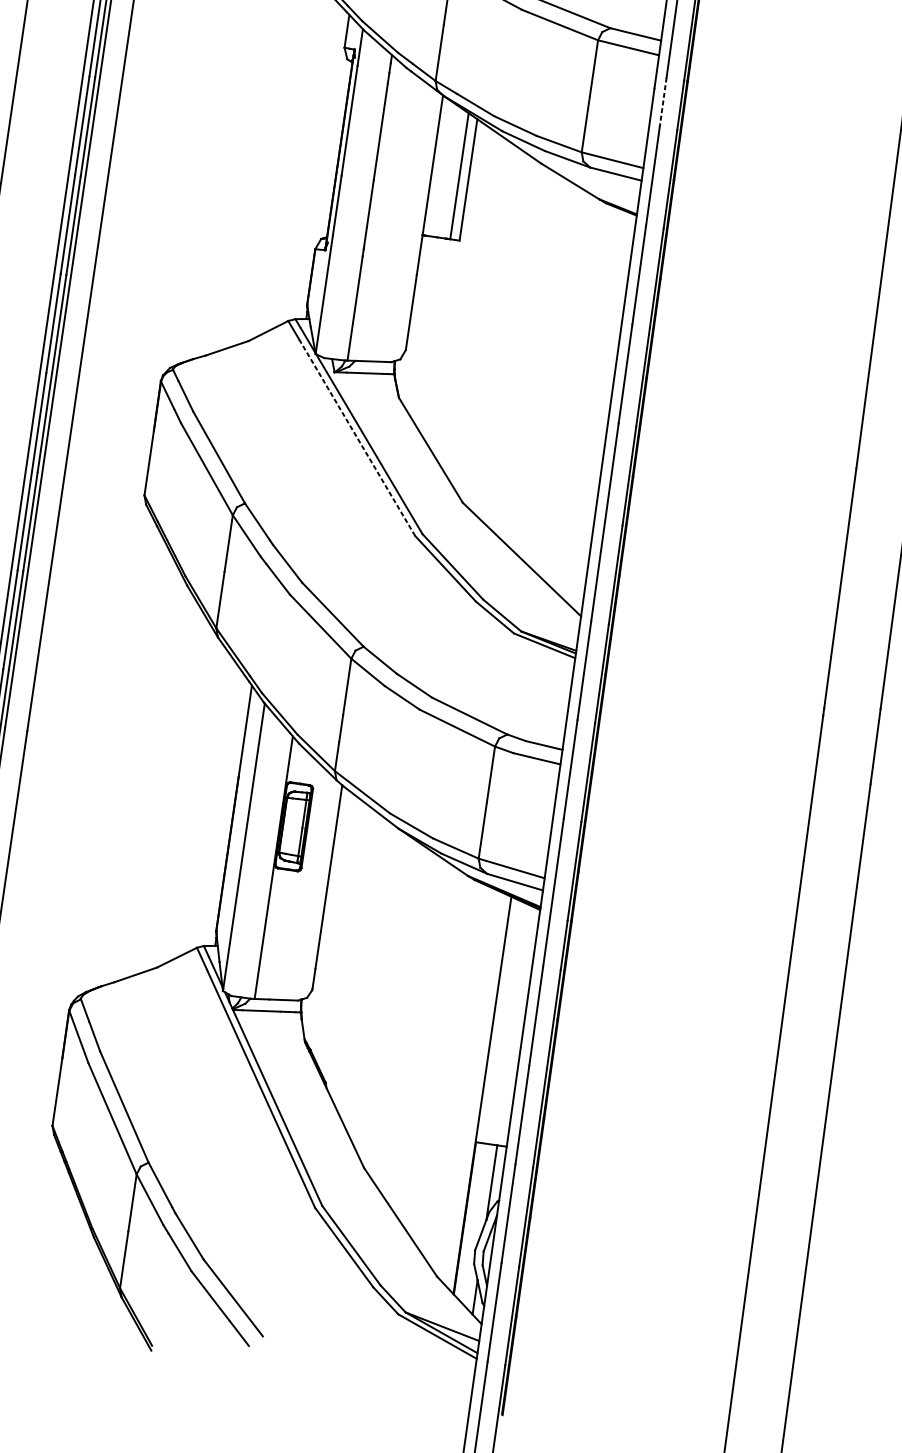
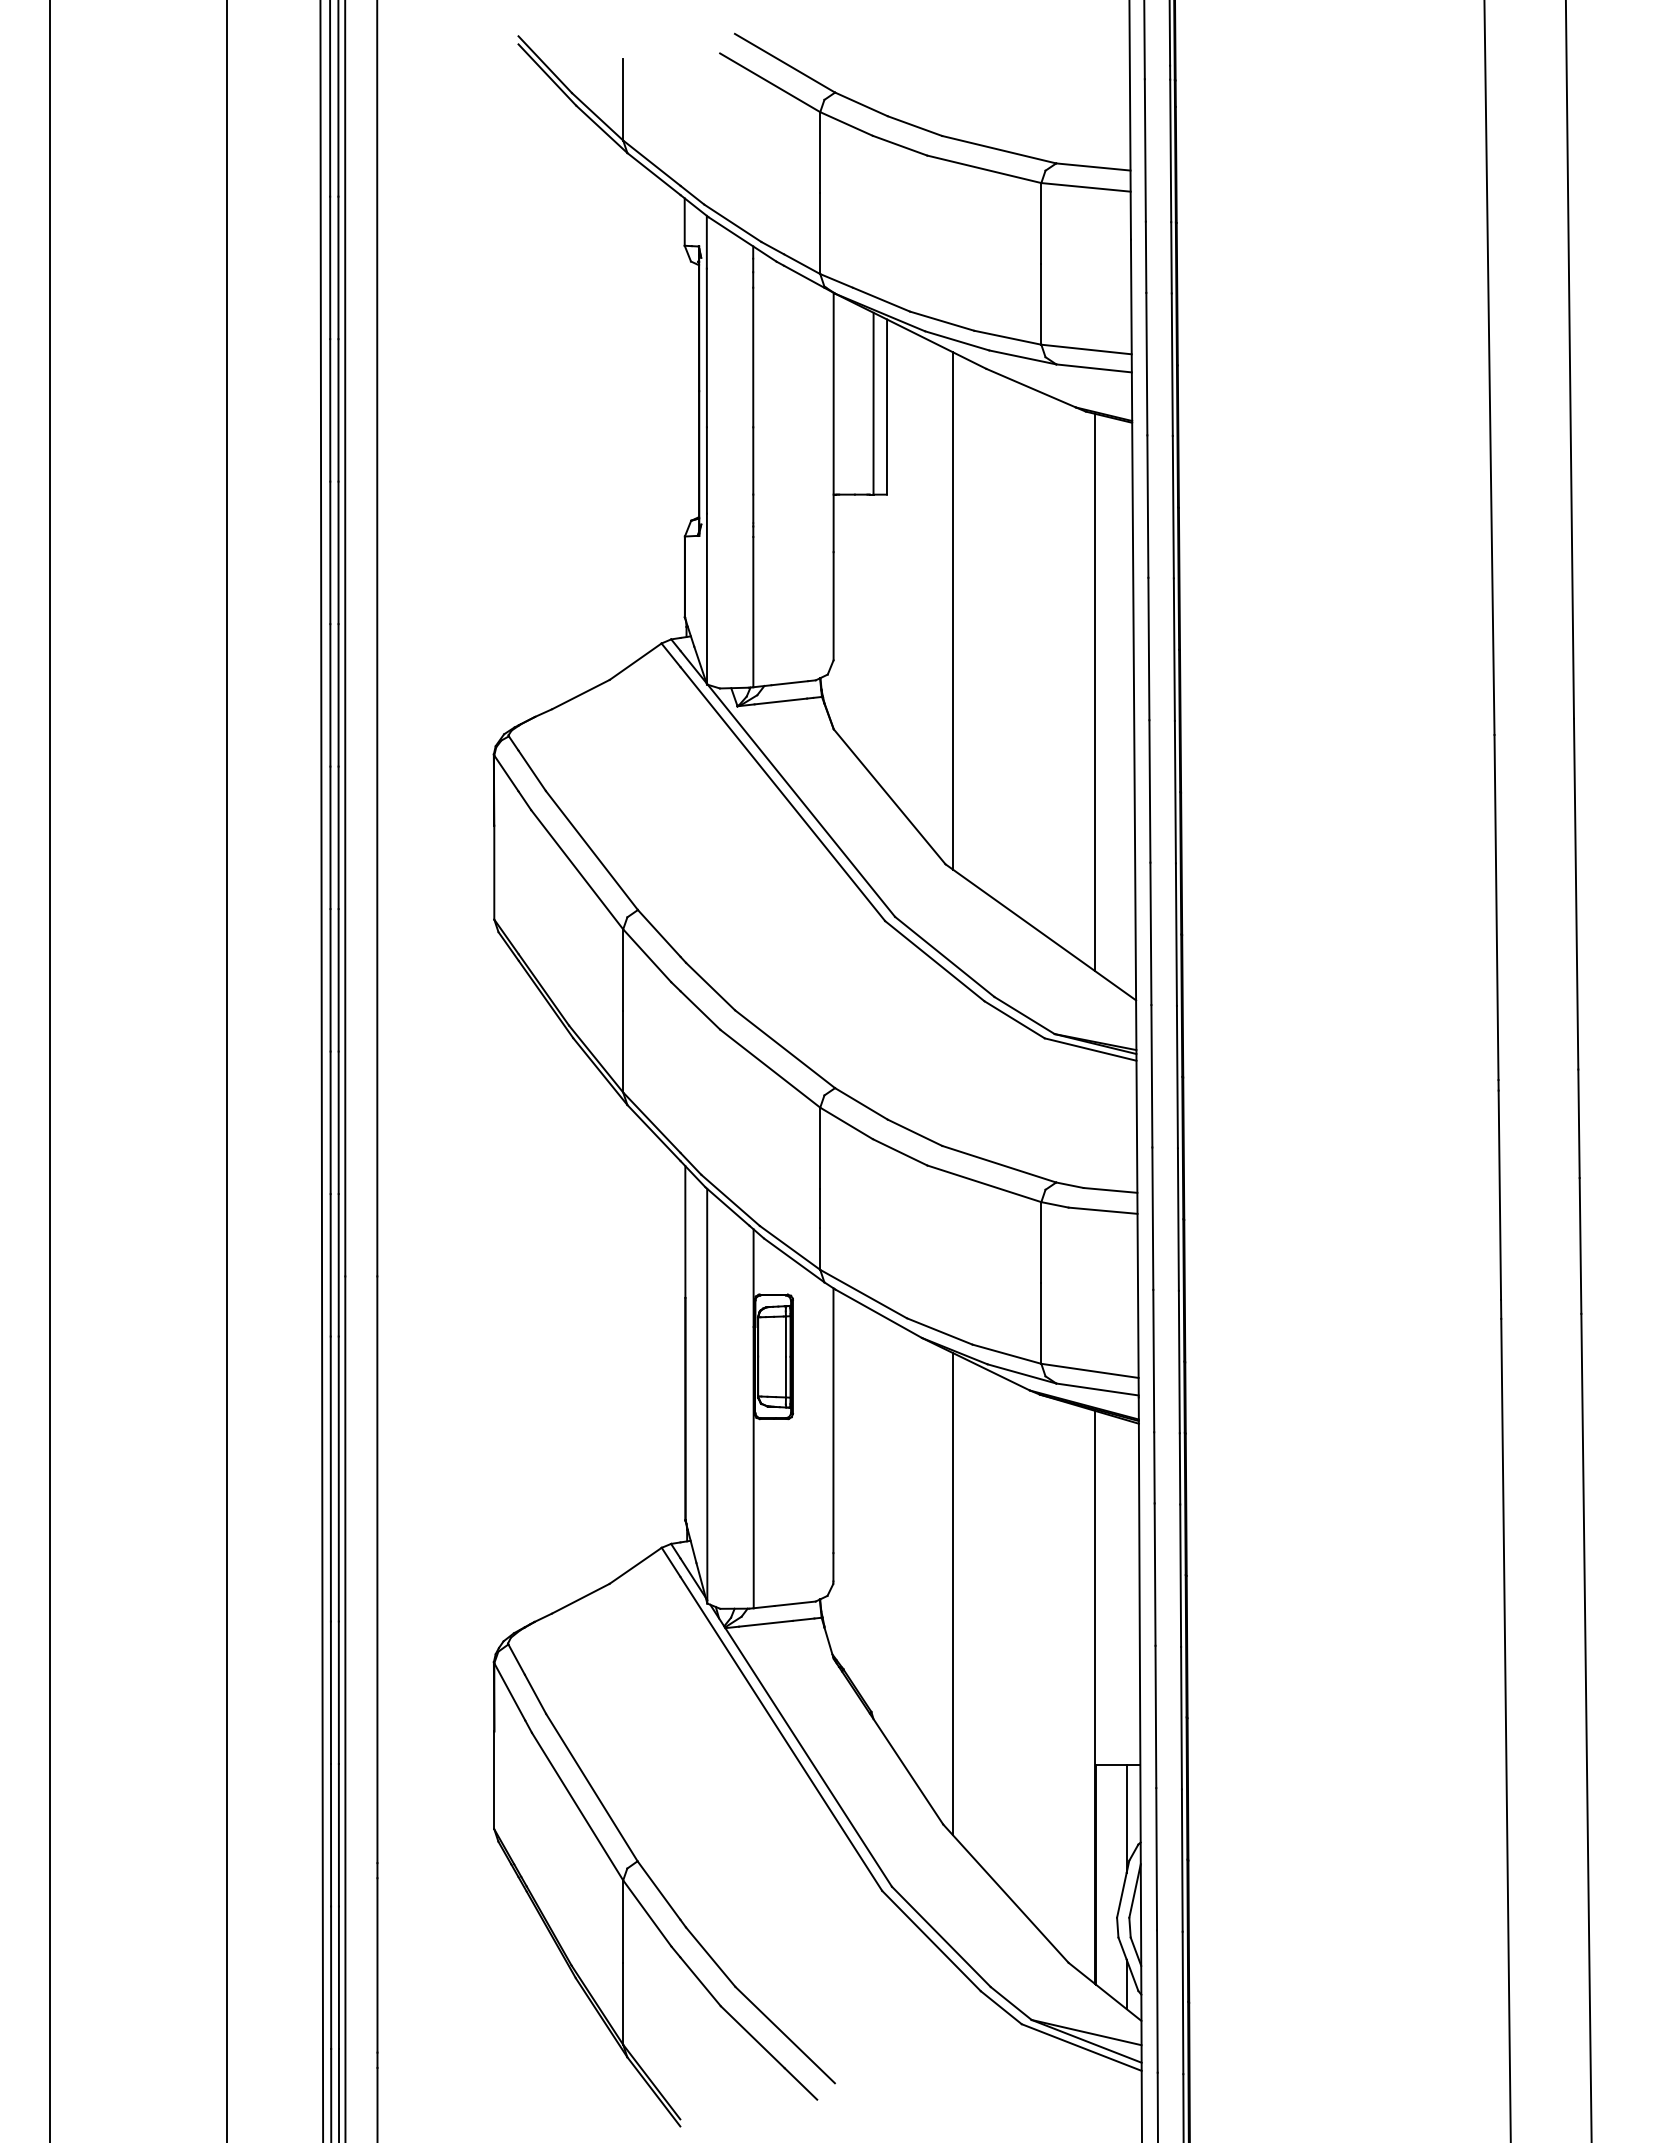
line: (663, 102) -> (1146, 257), dashed -> solid
line: (493, 327) -> (952, 610), added
line: (584, 398) -> (1095, 692), added
line: (357, 438) -> (783, 794), dashed -> solid
line: (393, 1009) -> (952, 1594), added

